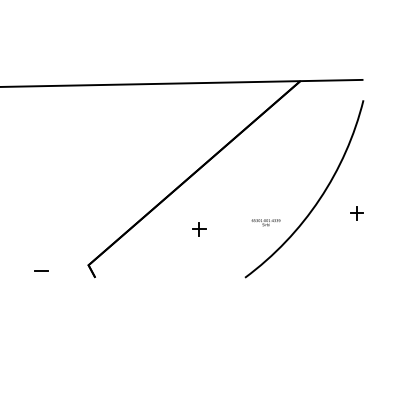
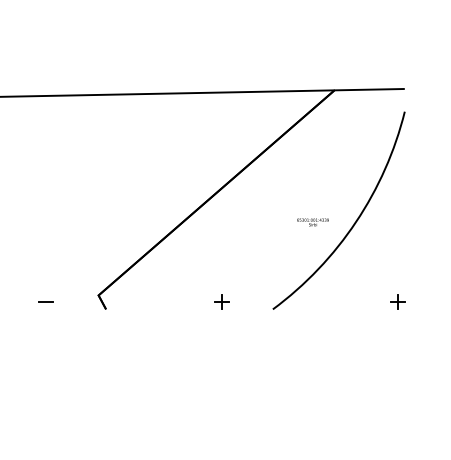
part: (356, 213) -> (397, 302), moved
text: (265, 222) -> (312, 222), moved
part: (199, 229) -> (222, 302), moved

